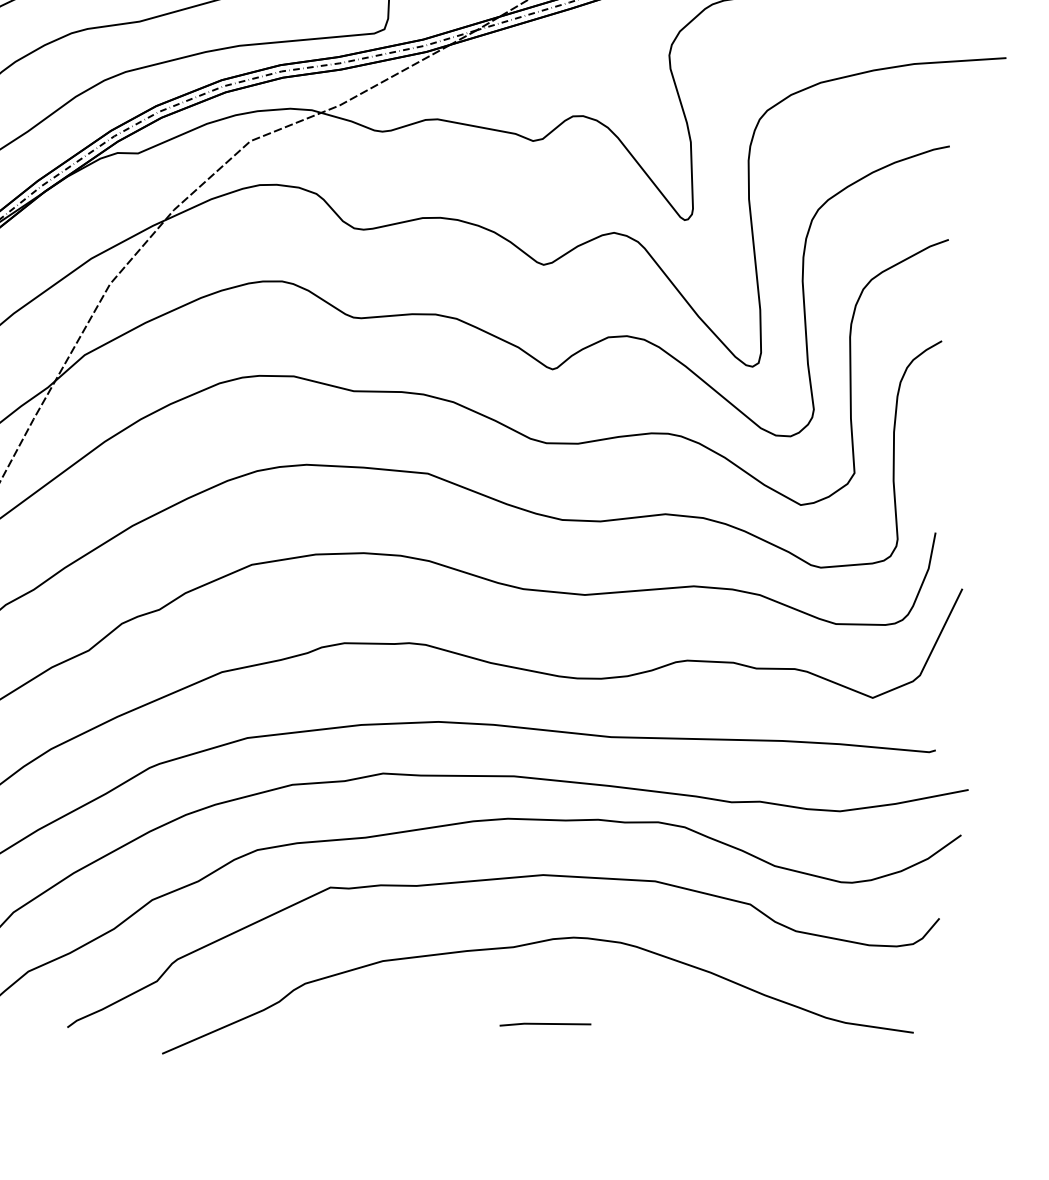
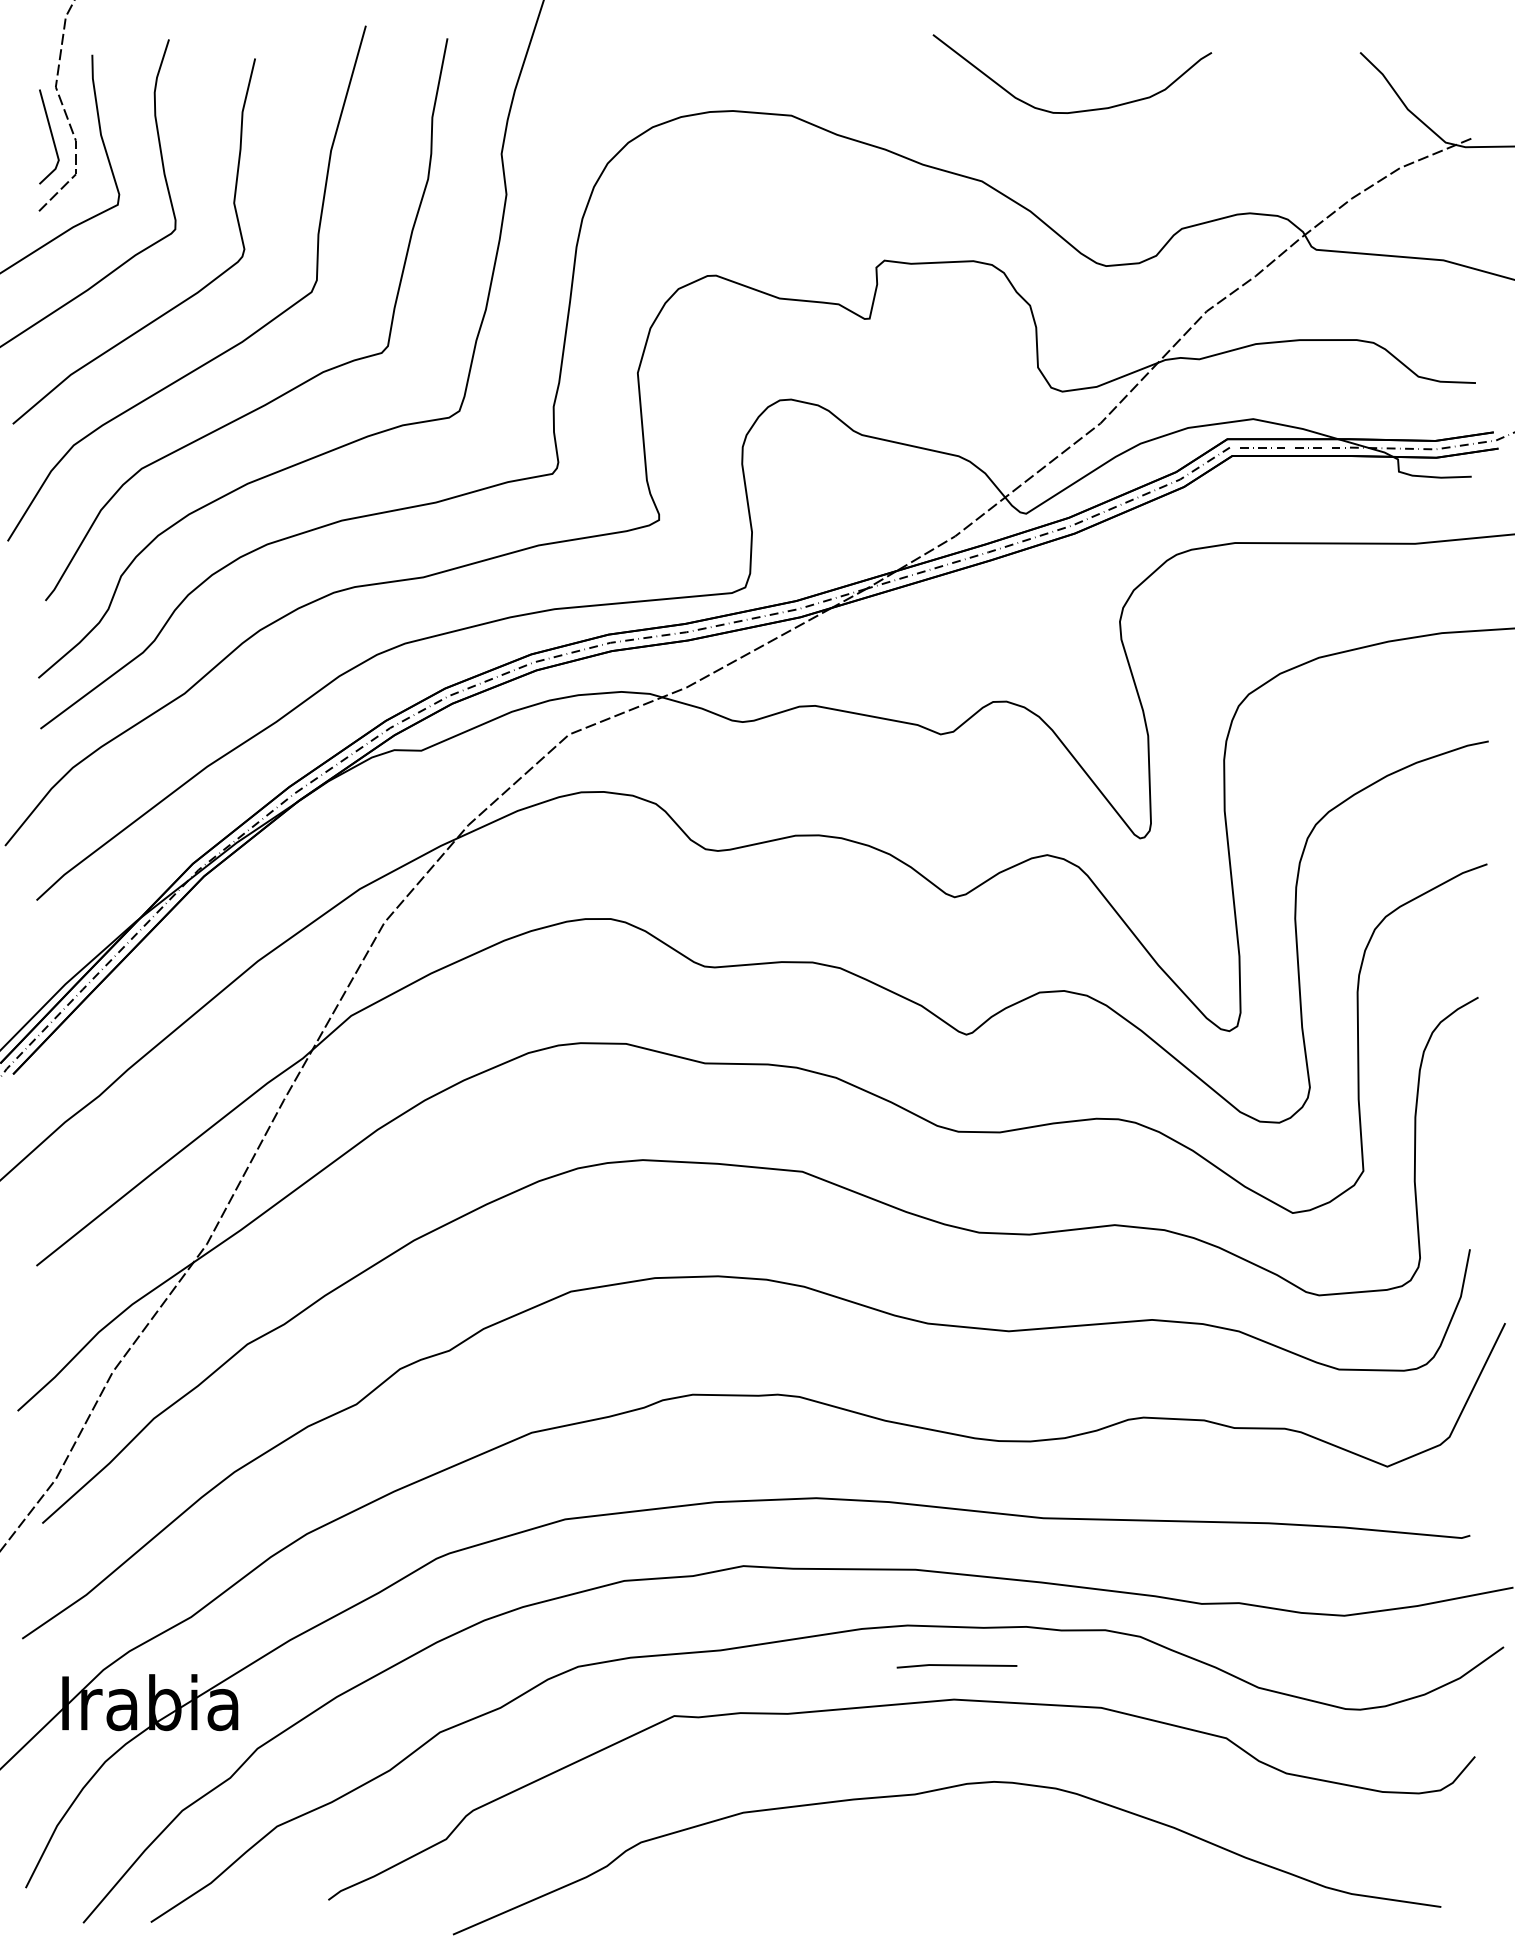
line: (545, 1024) -> (956, 1666), moved

